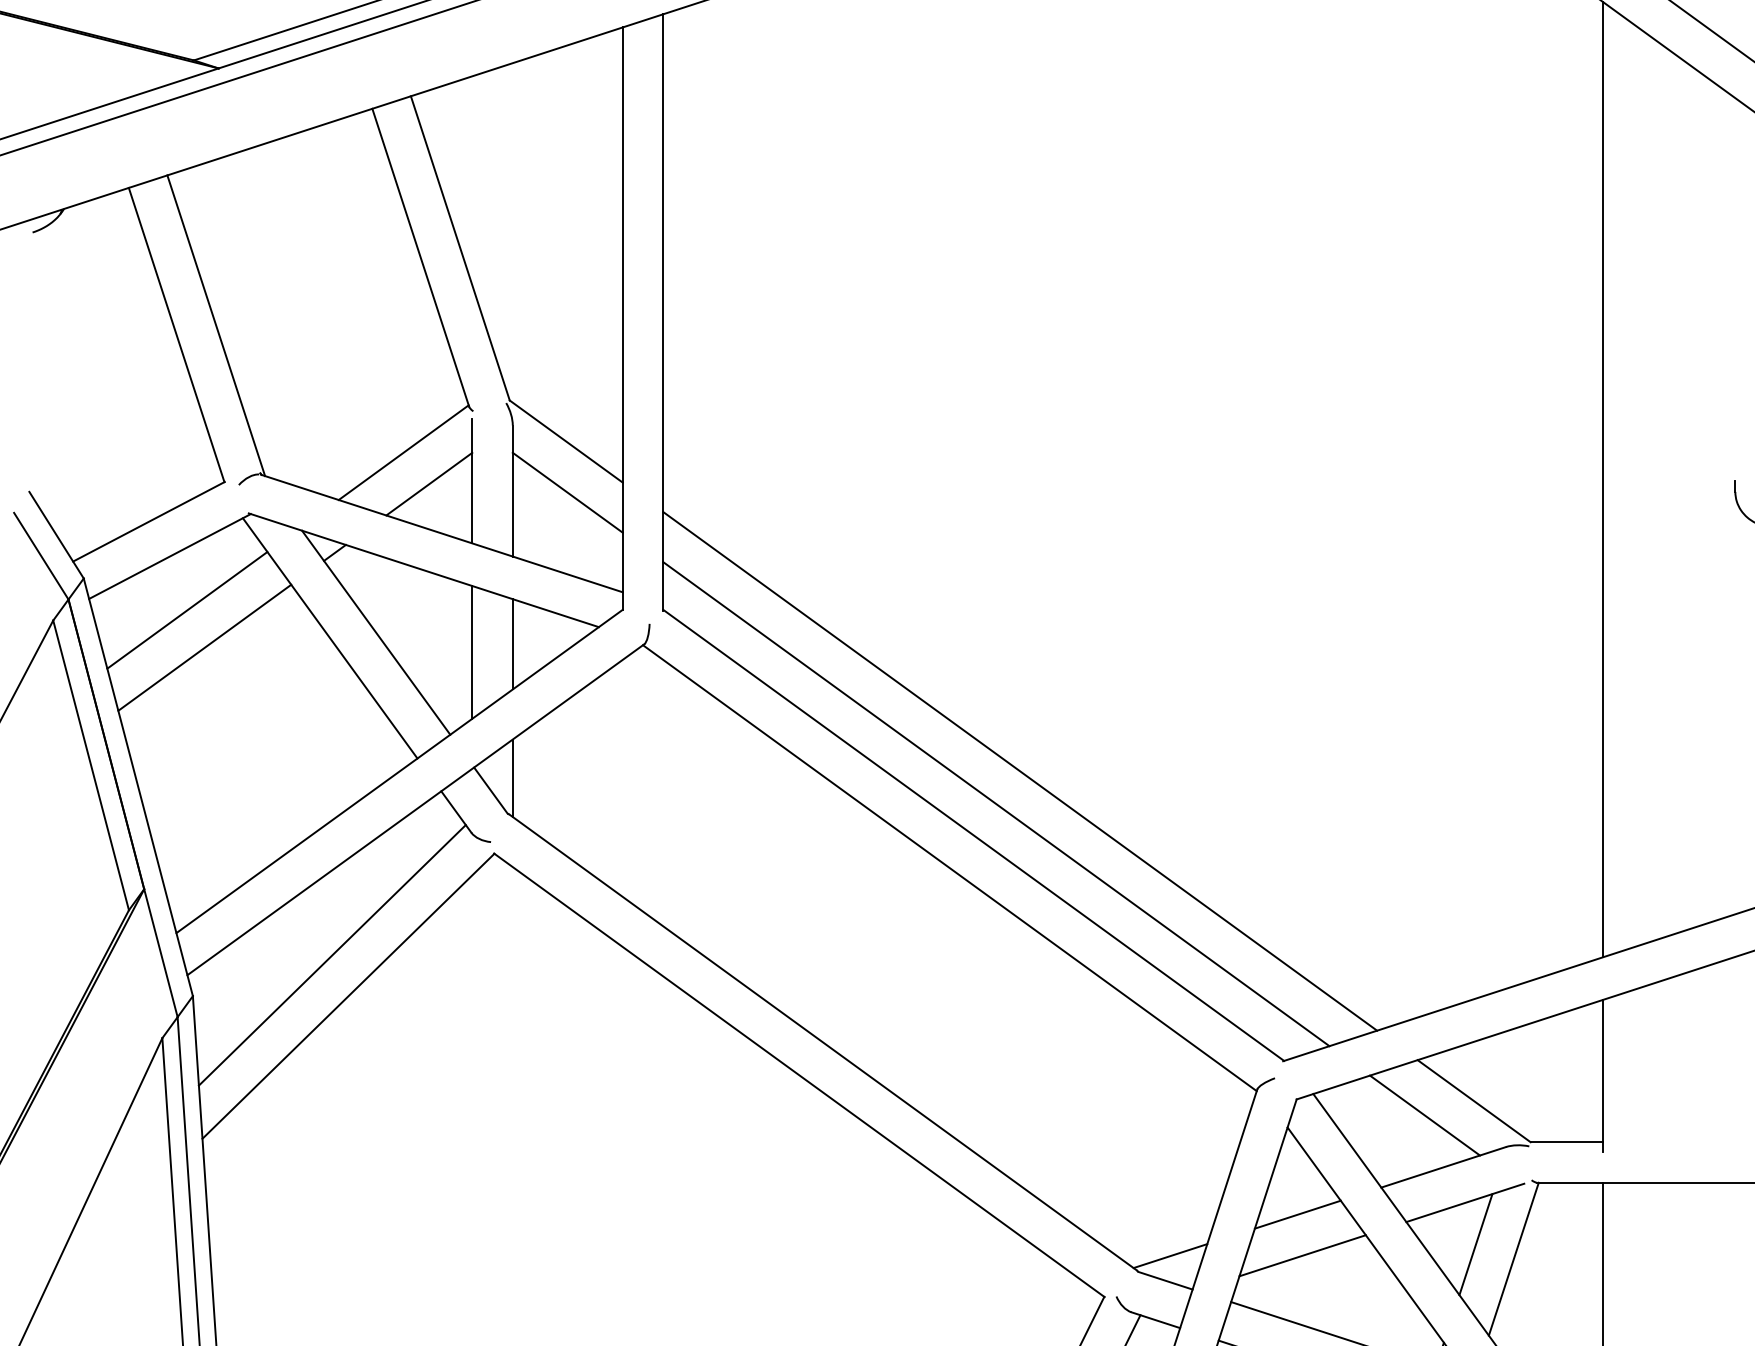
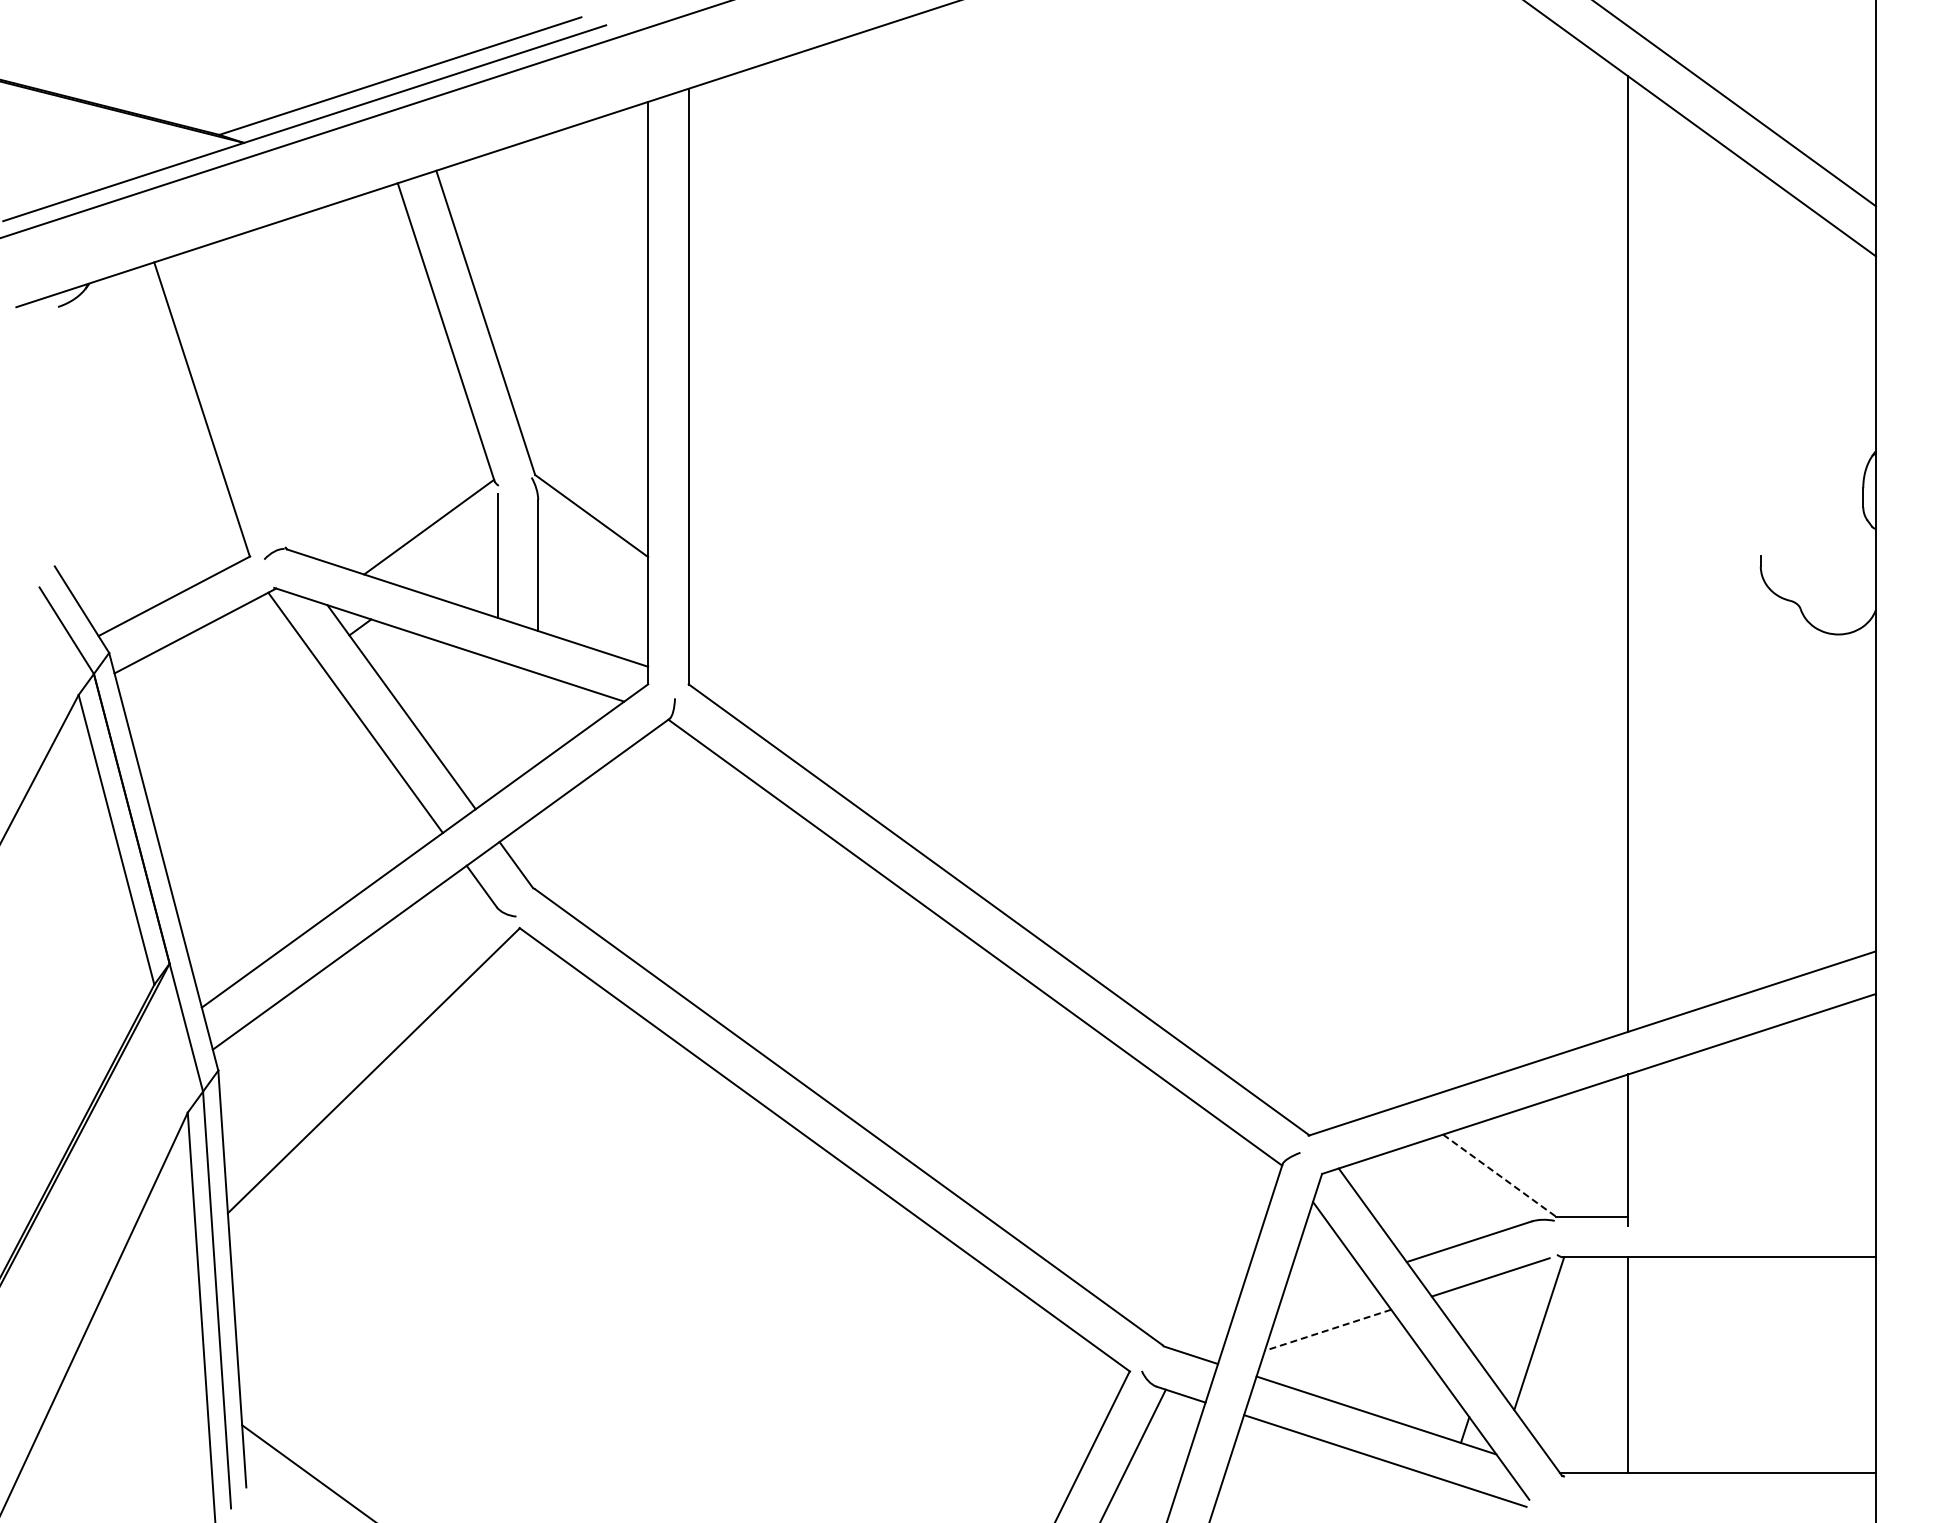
line: (216, 325) -> (241, 399), removed
line: (429, 484) -> (454, 558), removed
line: (568, 493) -> (593, 567), removed
line: (187, 610) -> (212, 684), removed
line: (513, 644) -> (538, 718), removed
line: (204, 648) -> (229, 722), removed
line: (472, 652) -> (497, 726), removed
line: (1020, 771) -> (1045, 845), removed
line: (513, 778) -> (538, 852), removed
line: (996, 804) -> (1021, 878), removed
line: (332, 955) -> (357, 1029), removed
line: (1474, 1101) -> (1499, 1175), solid -> dashed
line: (1425, 1116) -> (1450, 1190), removed
line: (1298, 1215) -> (1323, 1289), removed
line: (1475, 1244) -> (1500, 1318), removed
line: (1170, 1256) -> (1195, 1330), removed
line: (1302, 1256) -> (1327, 1330), solid -> dashed

